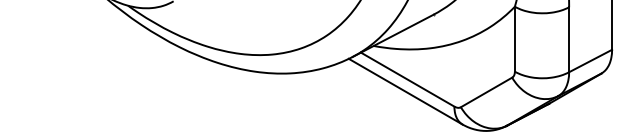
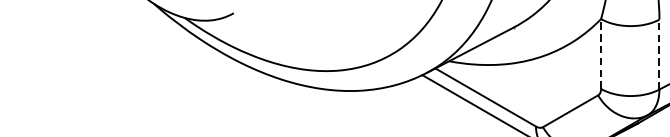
line: (514, 38) -> (600, 53), solid -> dashed
line: (569, 39) -> (659, 54), solid -> dashed

